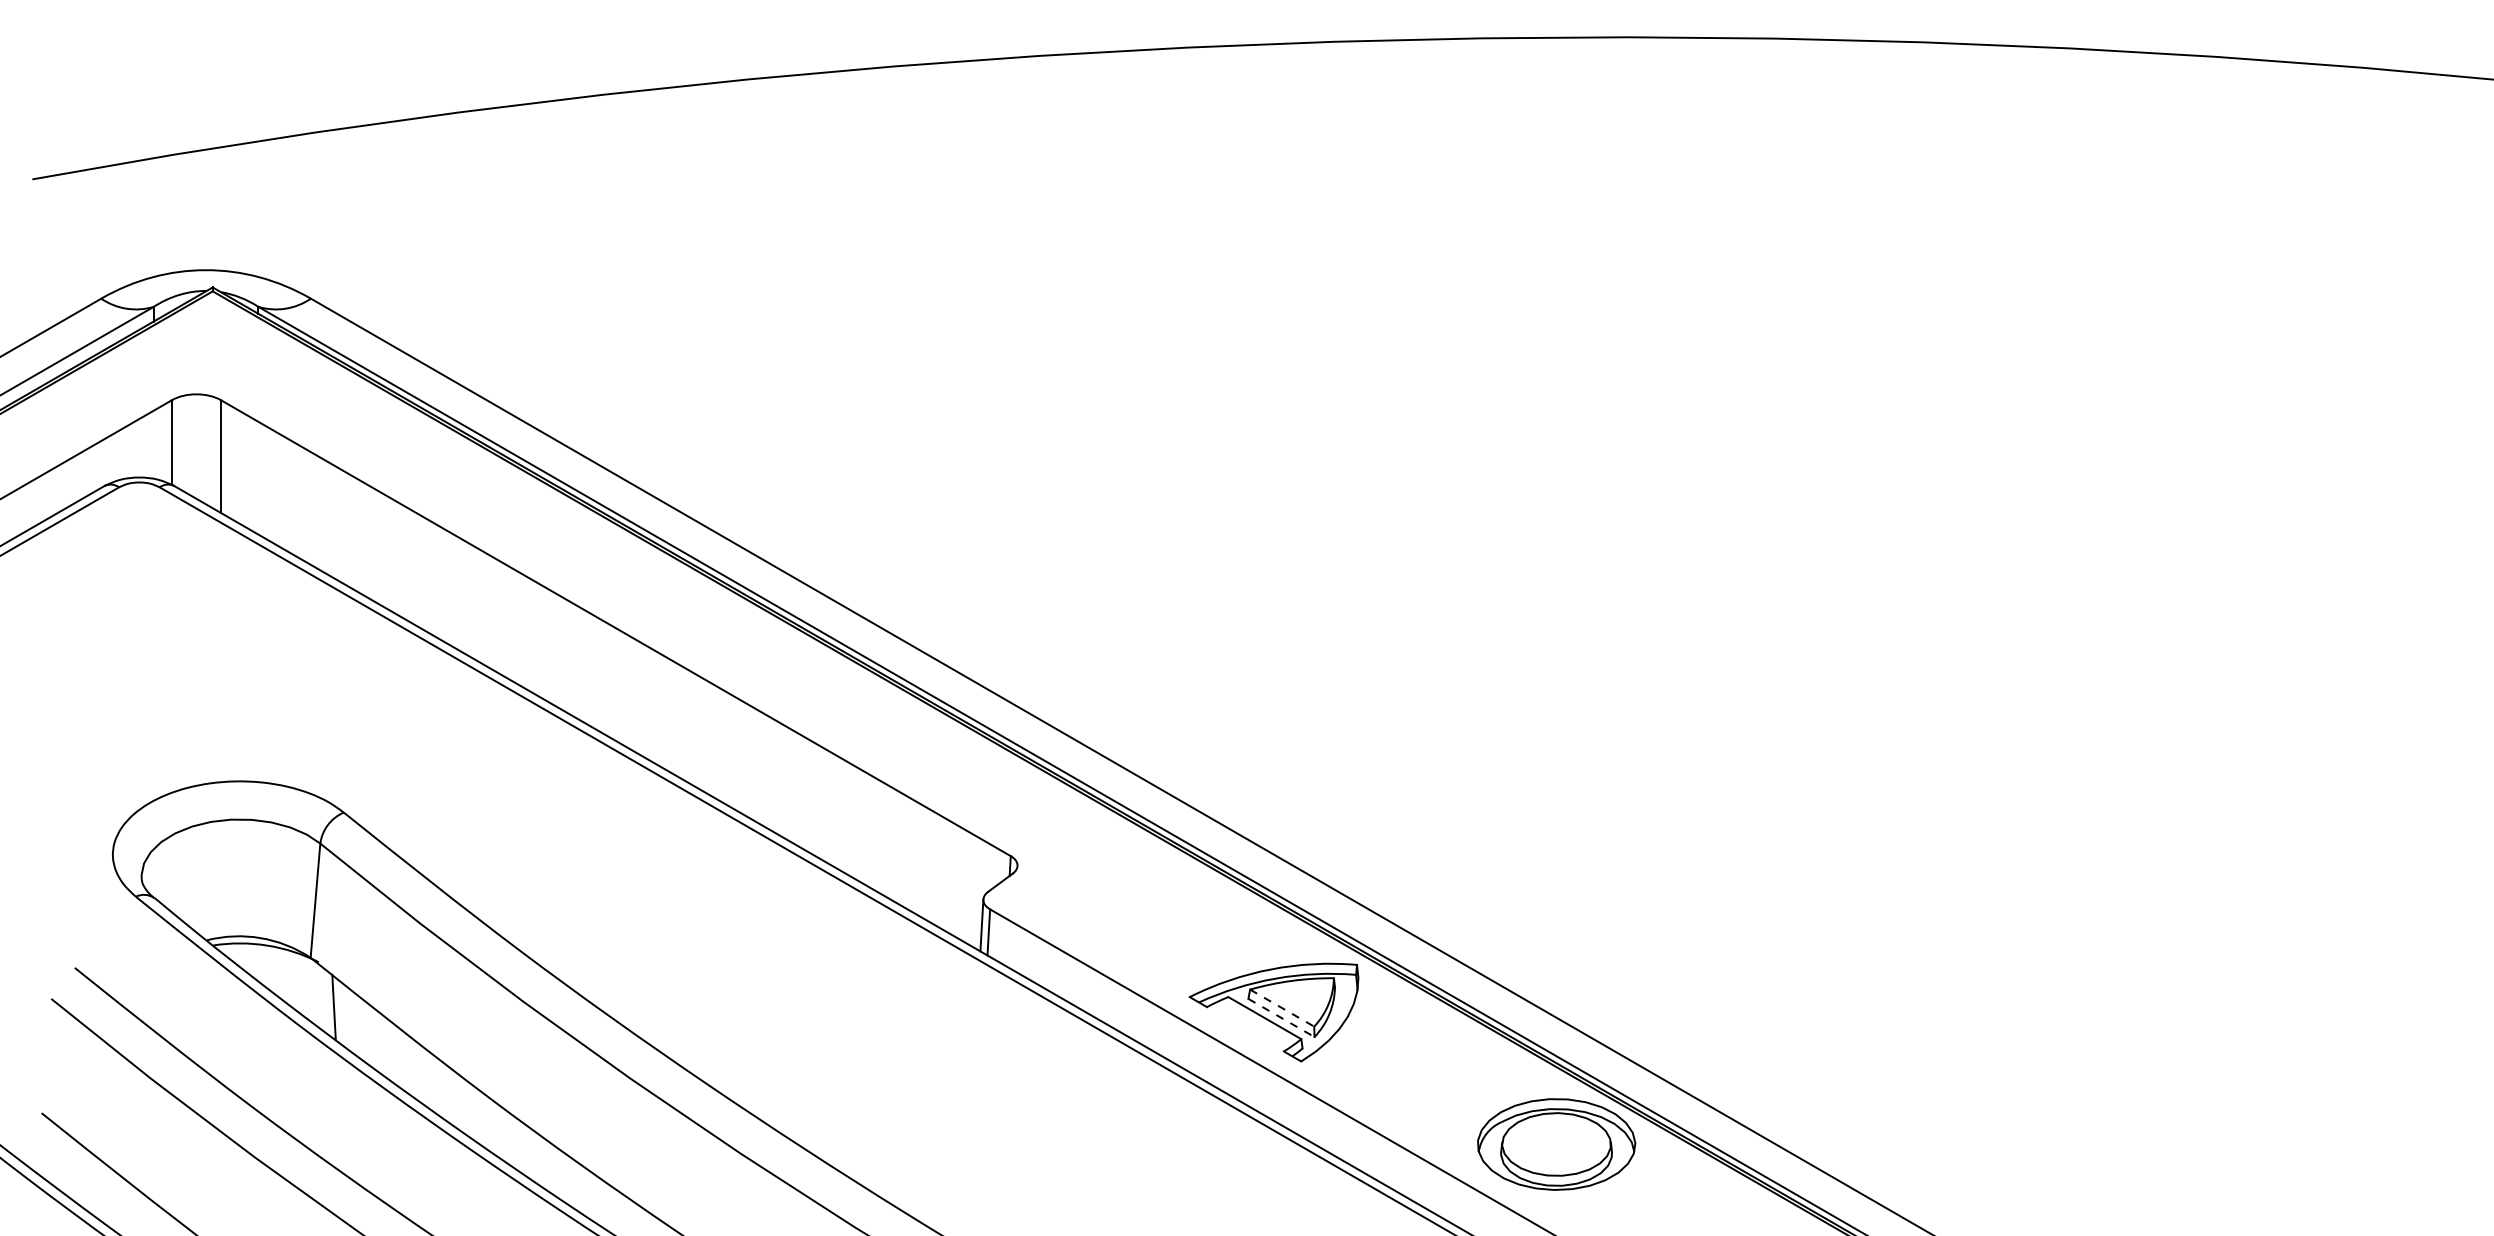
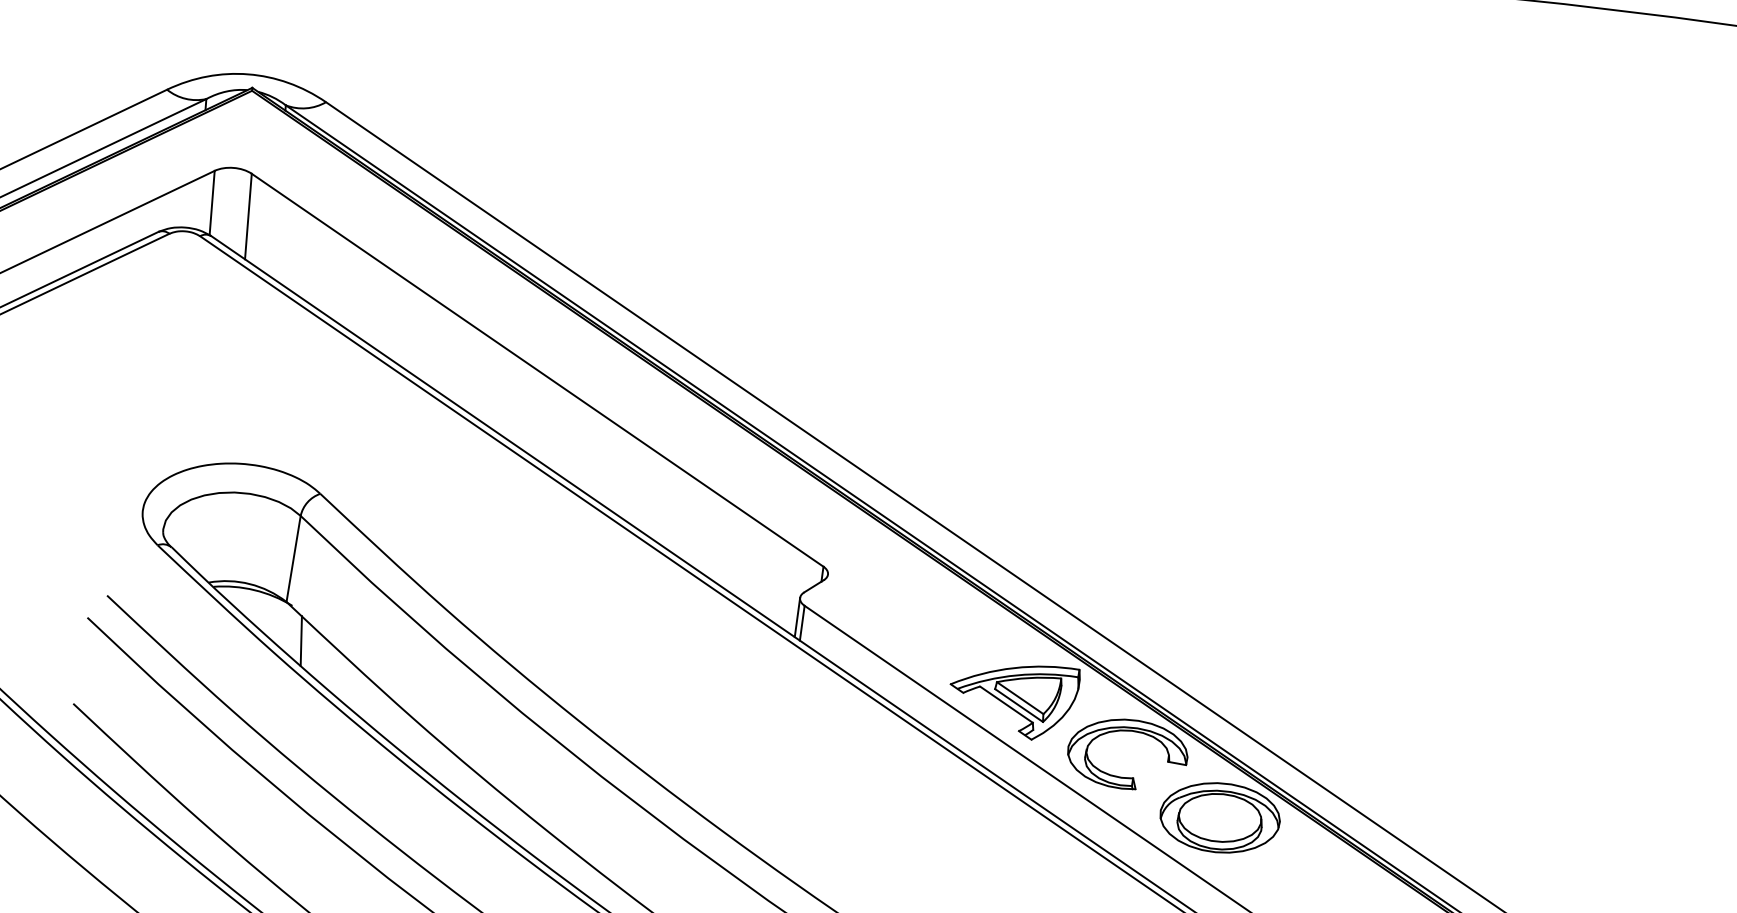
line: (1282, 1008) -> (1020, 698), dashed -> solid
line: (1281, 1018) -> (1019, 705), dashed -> solid
part: (1428, 1040) -> (1129, 731), added

